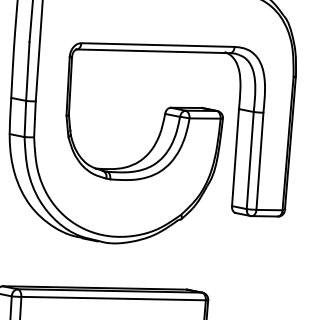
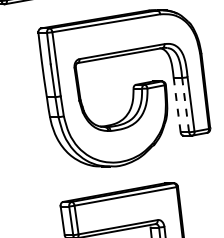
line: (236, 156) -> (177, 104), solid -> dashed
line: (250, 159) -> (185, 104), solid -> dashed

